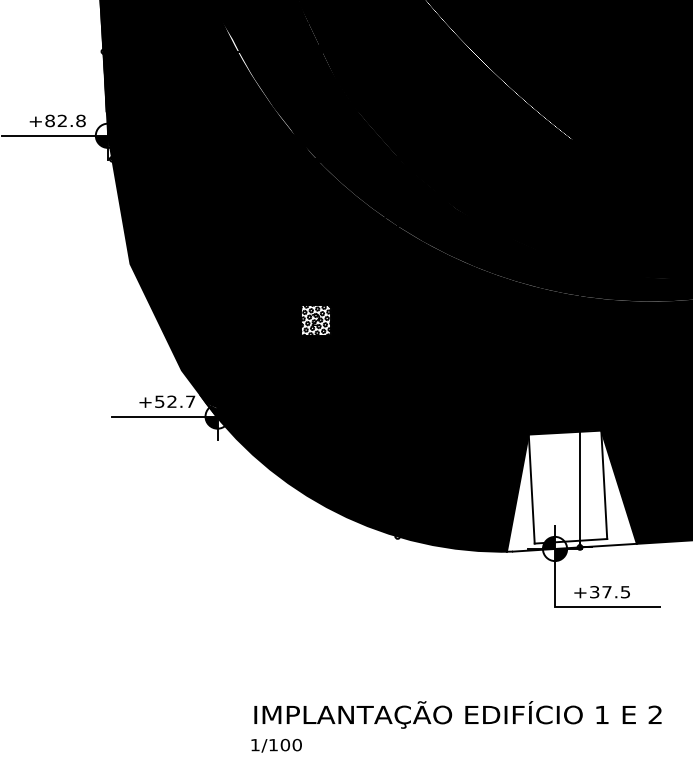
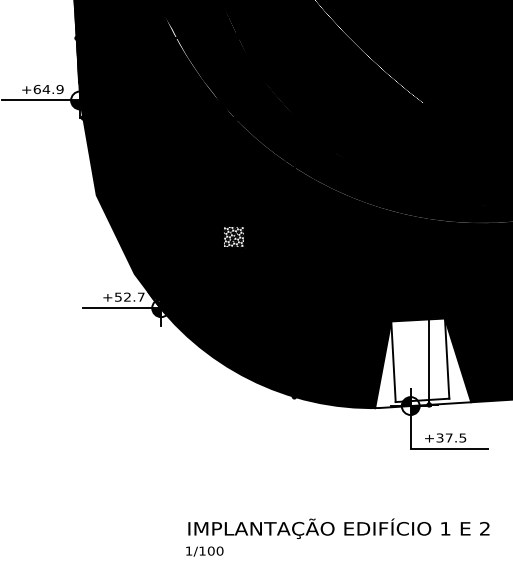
text: (65, 120) -> (48, 89), +82.8 -> +64.9

